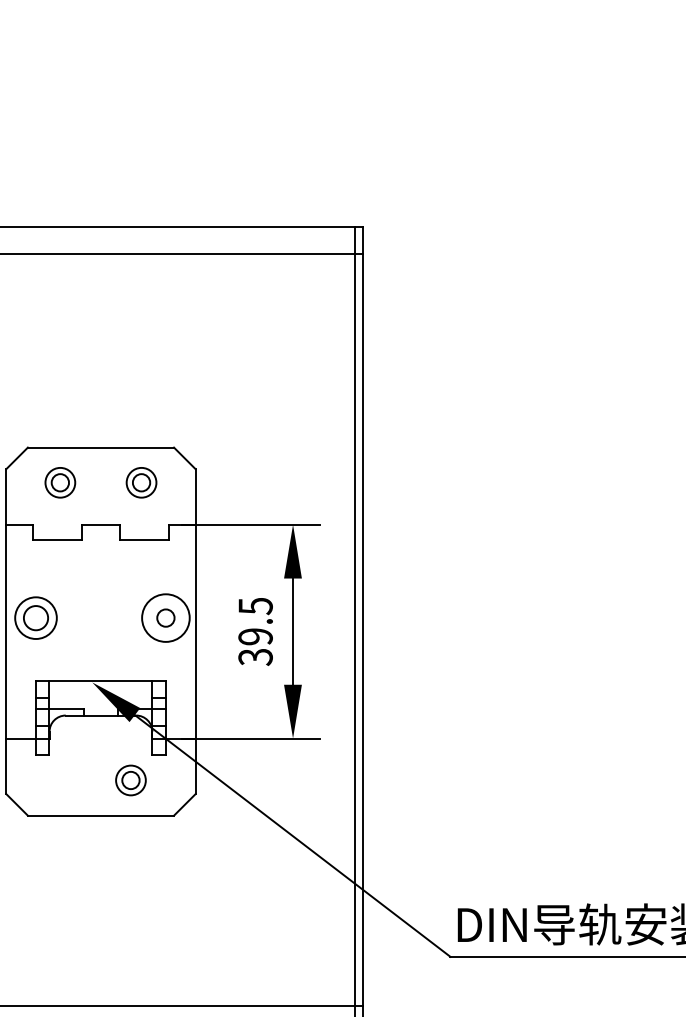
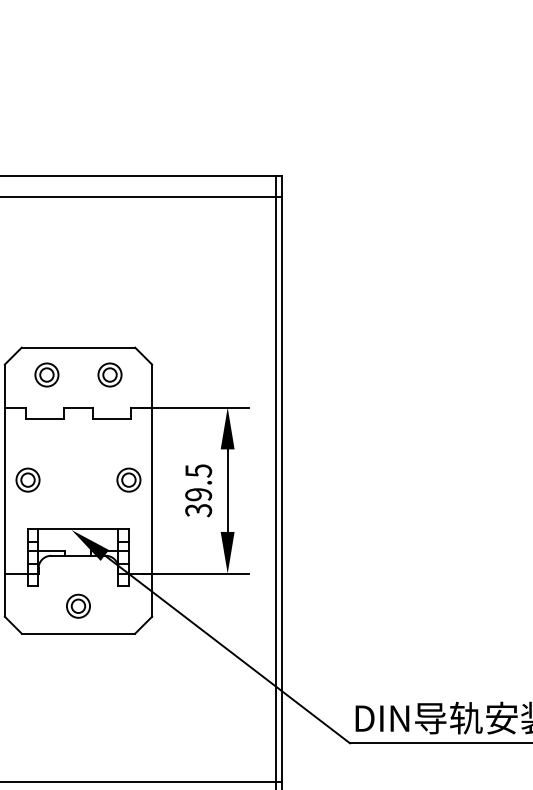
part: (35, 617) -> (27, 479), size x0.71
circle: (165, 617) -> (128, 479), size x0.62
part: (130, 780) -> (78, 606), moved

